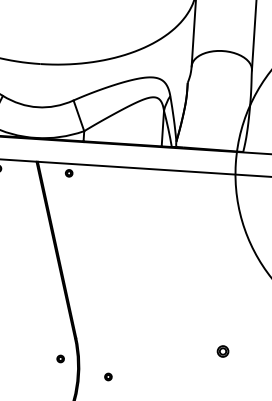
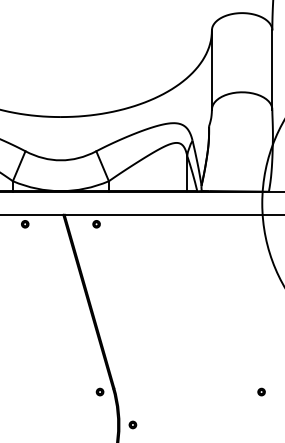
part: (222, 350) -> (261, 391), size x0.62
part: (60, 358) -> (99, 391), moved
part: (108, 376) -> (132, 424), moved

